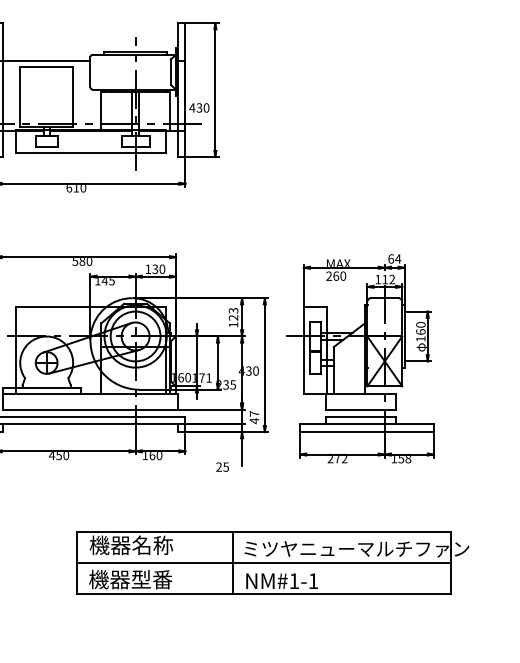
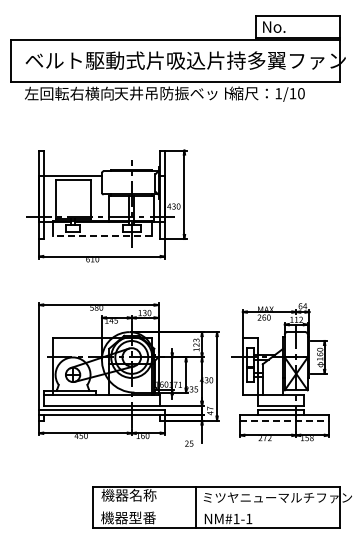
line: (89, 153) -> (101, 236), solid -> dashed
line: (368, 432) -> (285, 420), solid -> dashed
line: (263, 563) -> (216, 507), removed

